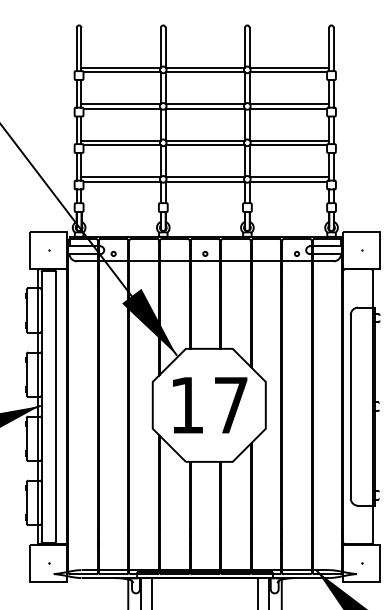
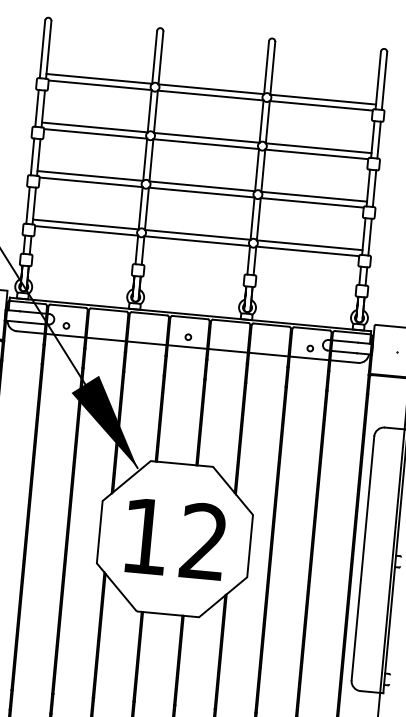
text: (230, 404) -> (203, 540), 17 -> 12

